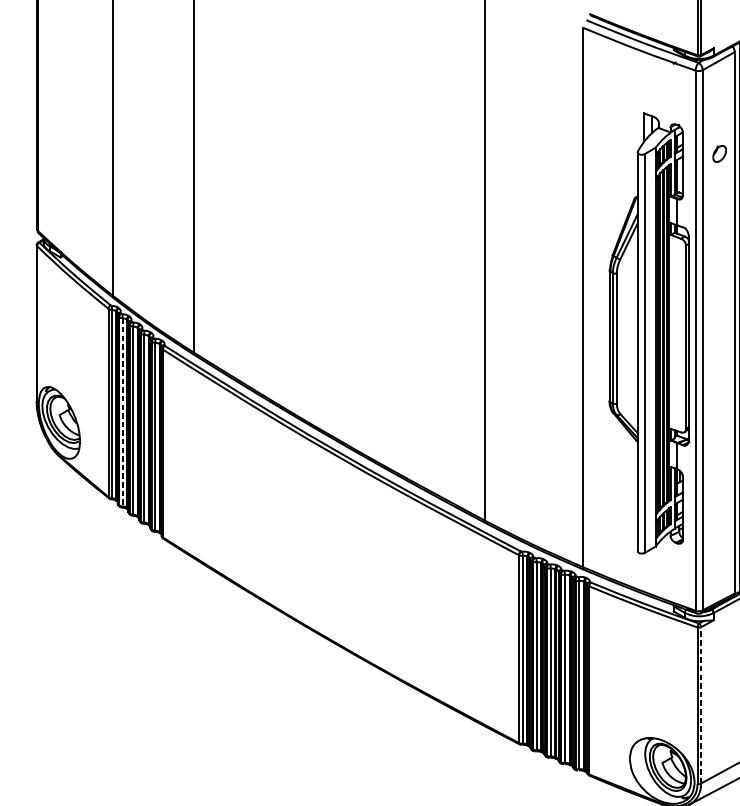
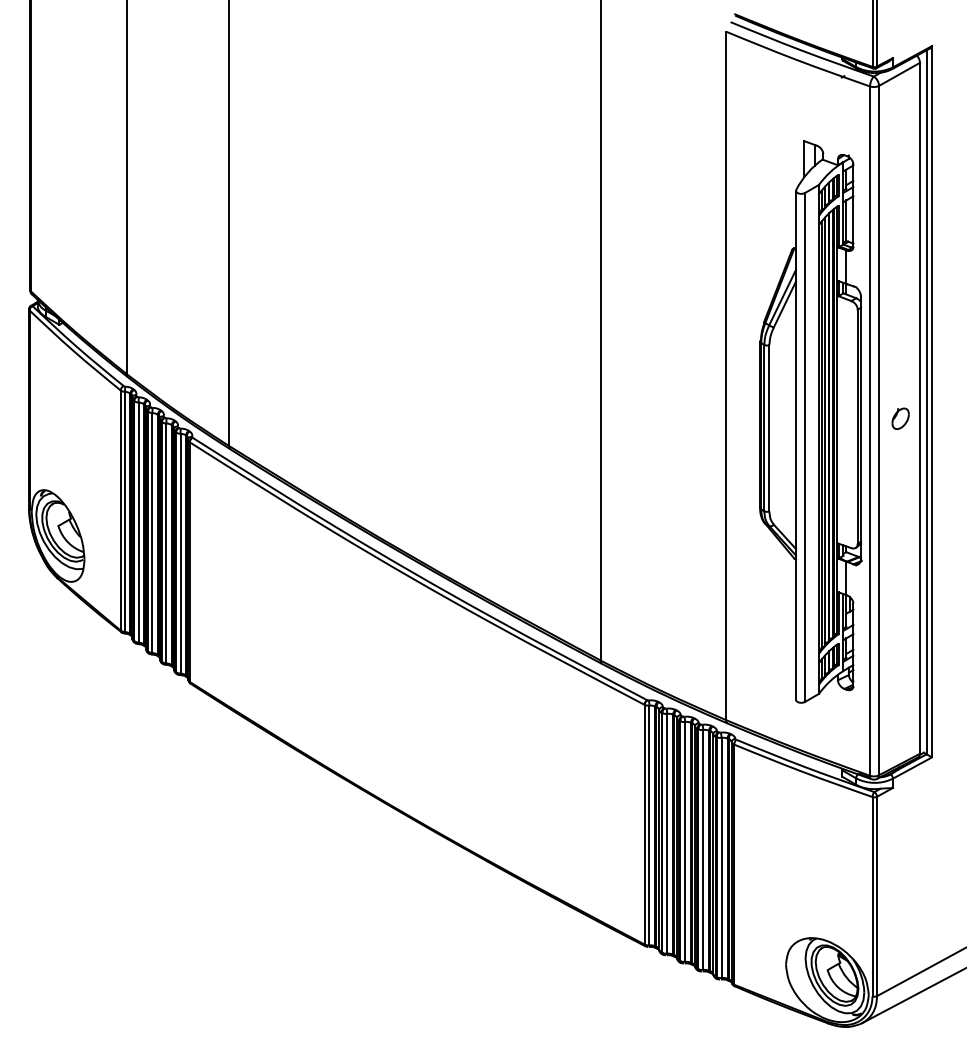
part: (719, 153) -> (900, 418), moved
line: (122, 413) -> (138, 523), dashed -> solid
line: (701, 705) -> (877, 896), dashed -> solid

